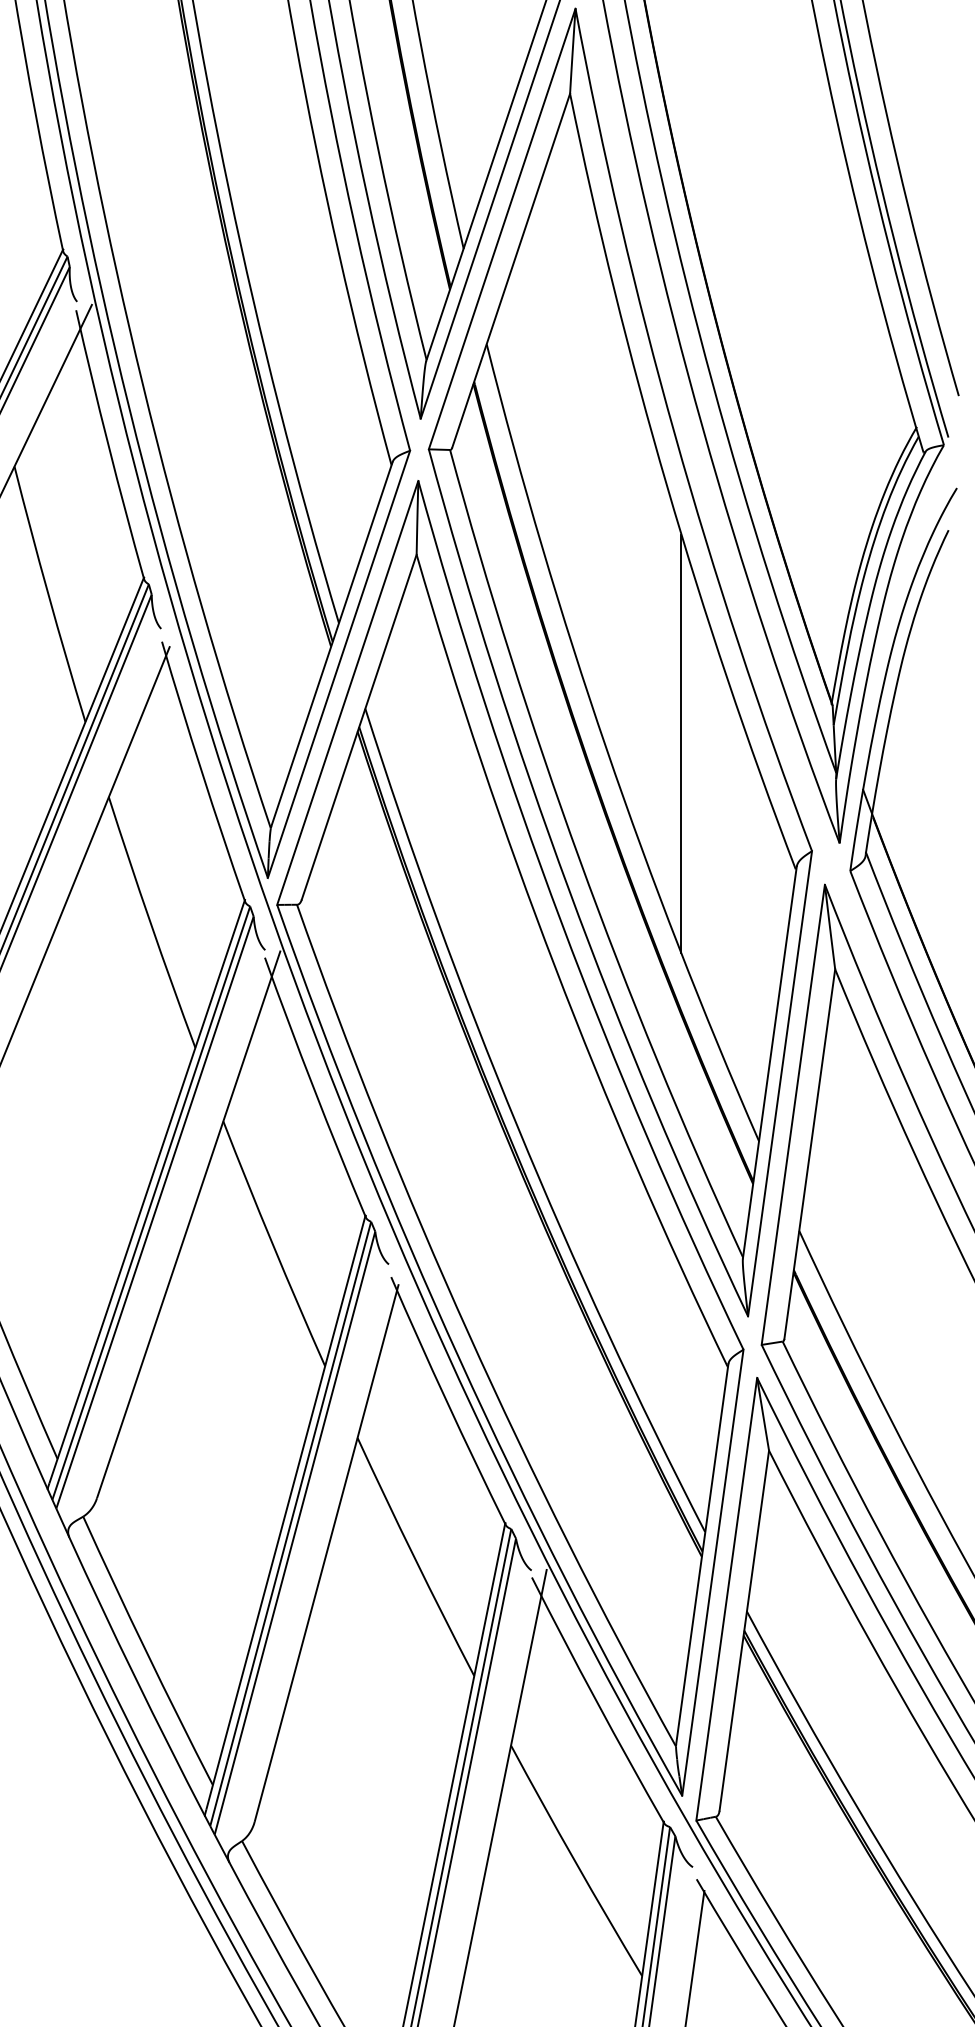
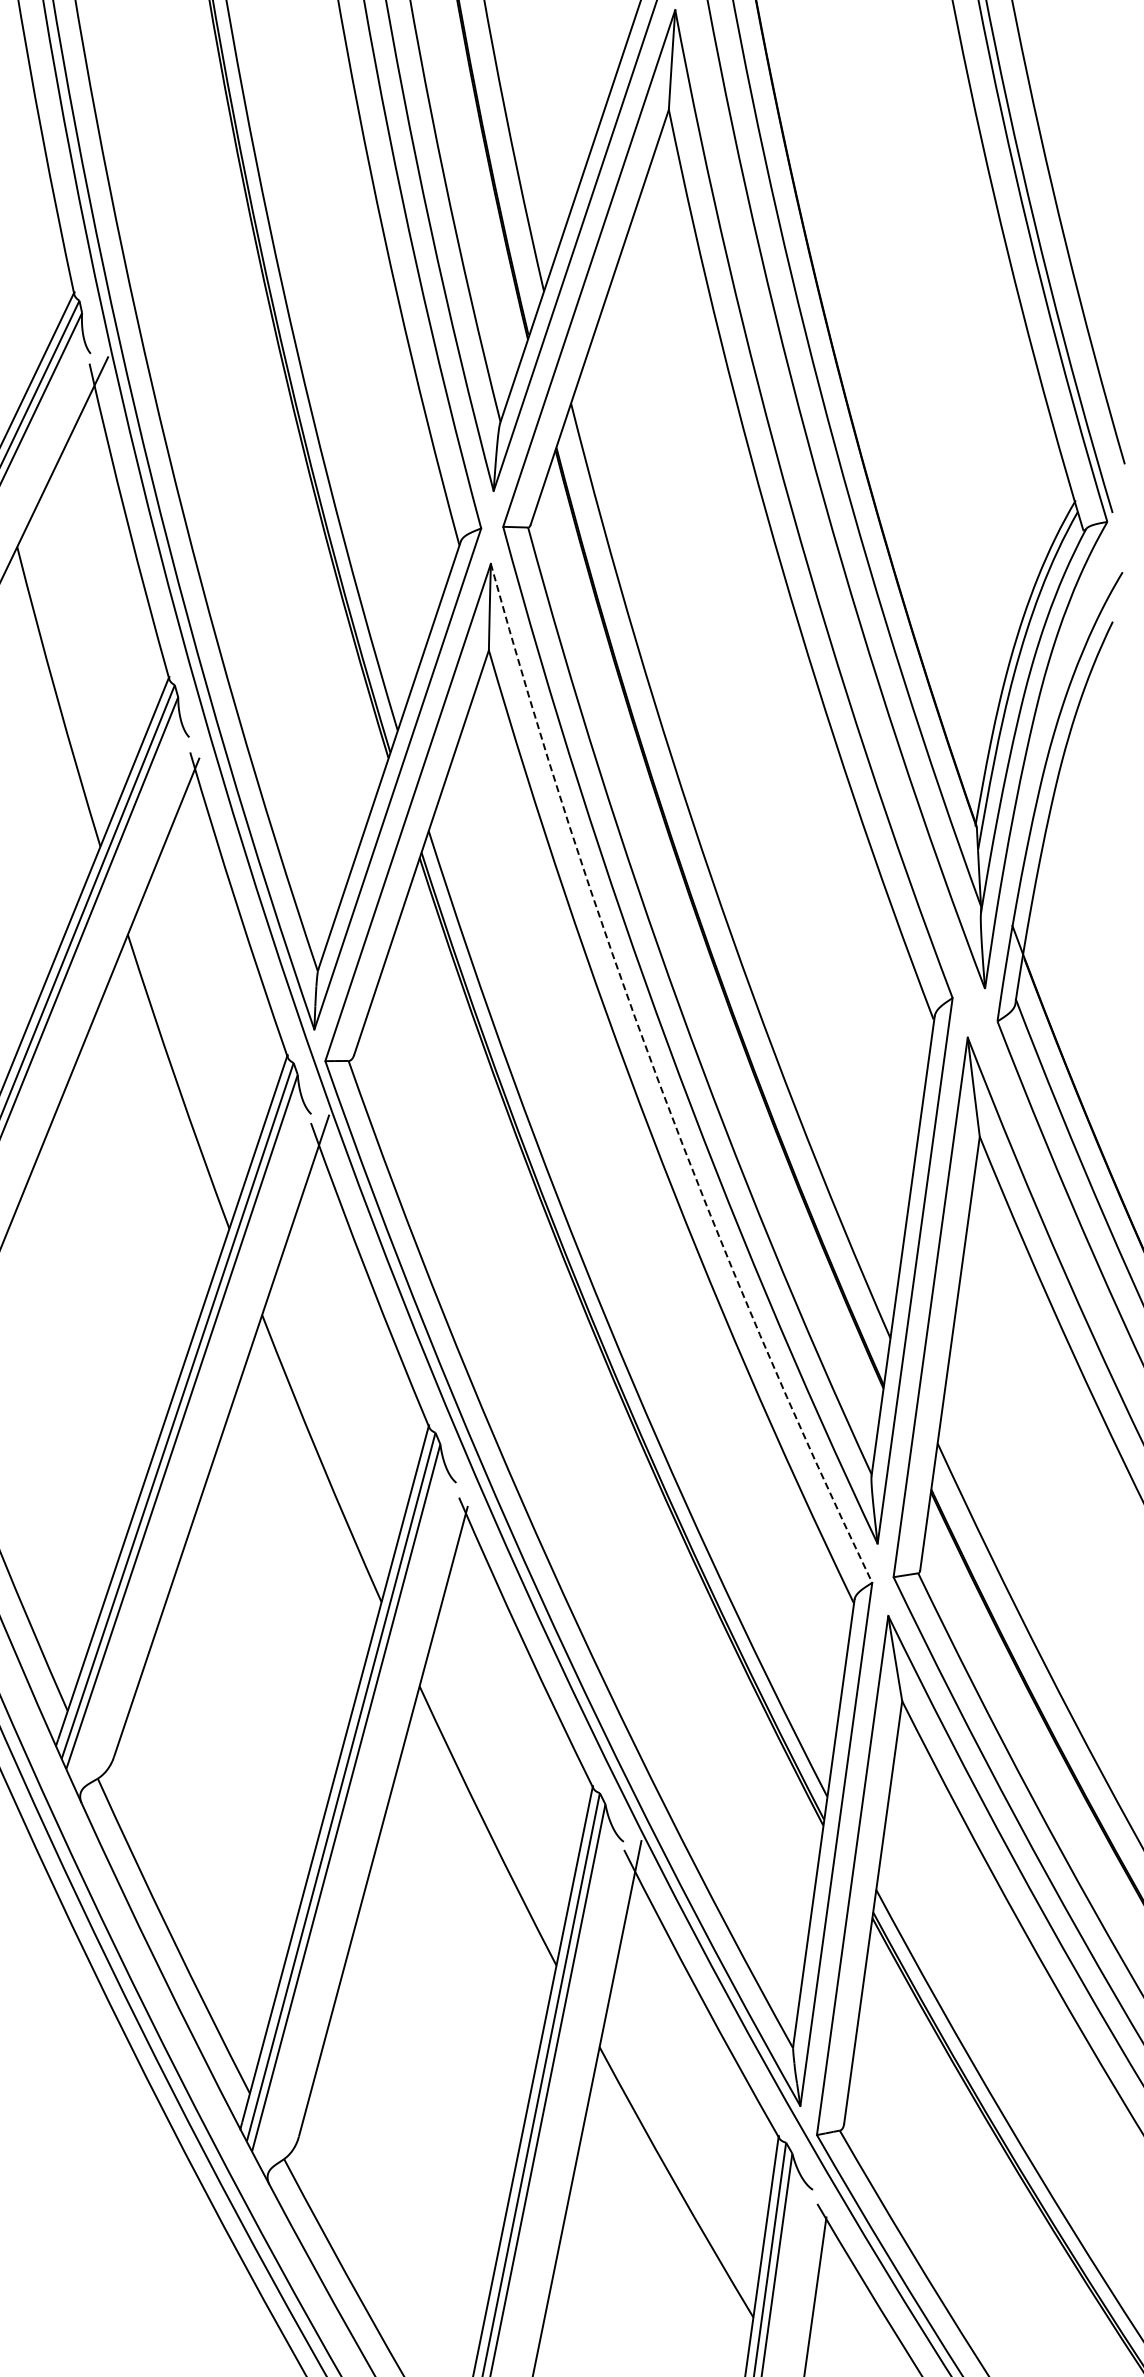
line: (681, 744) -> (799, 872), removed
arc: (561, 922) -> (658, 1081), solid -> dashed

